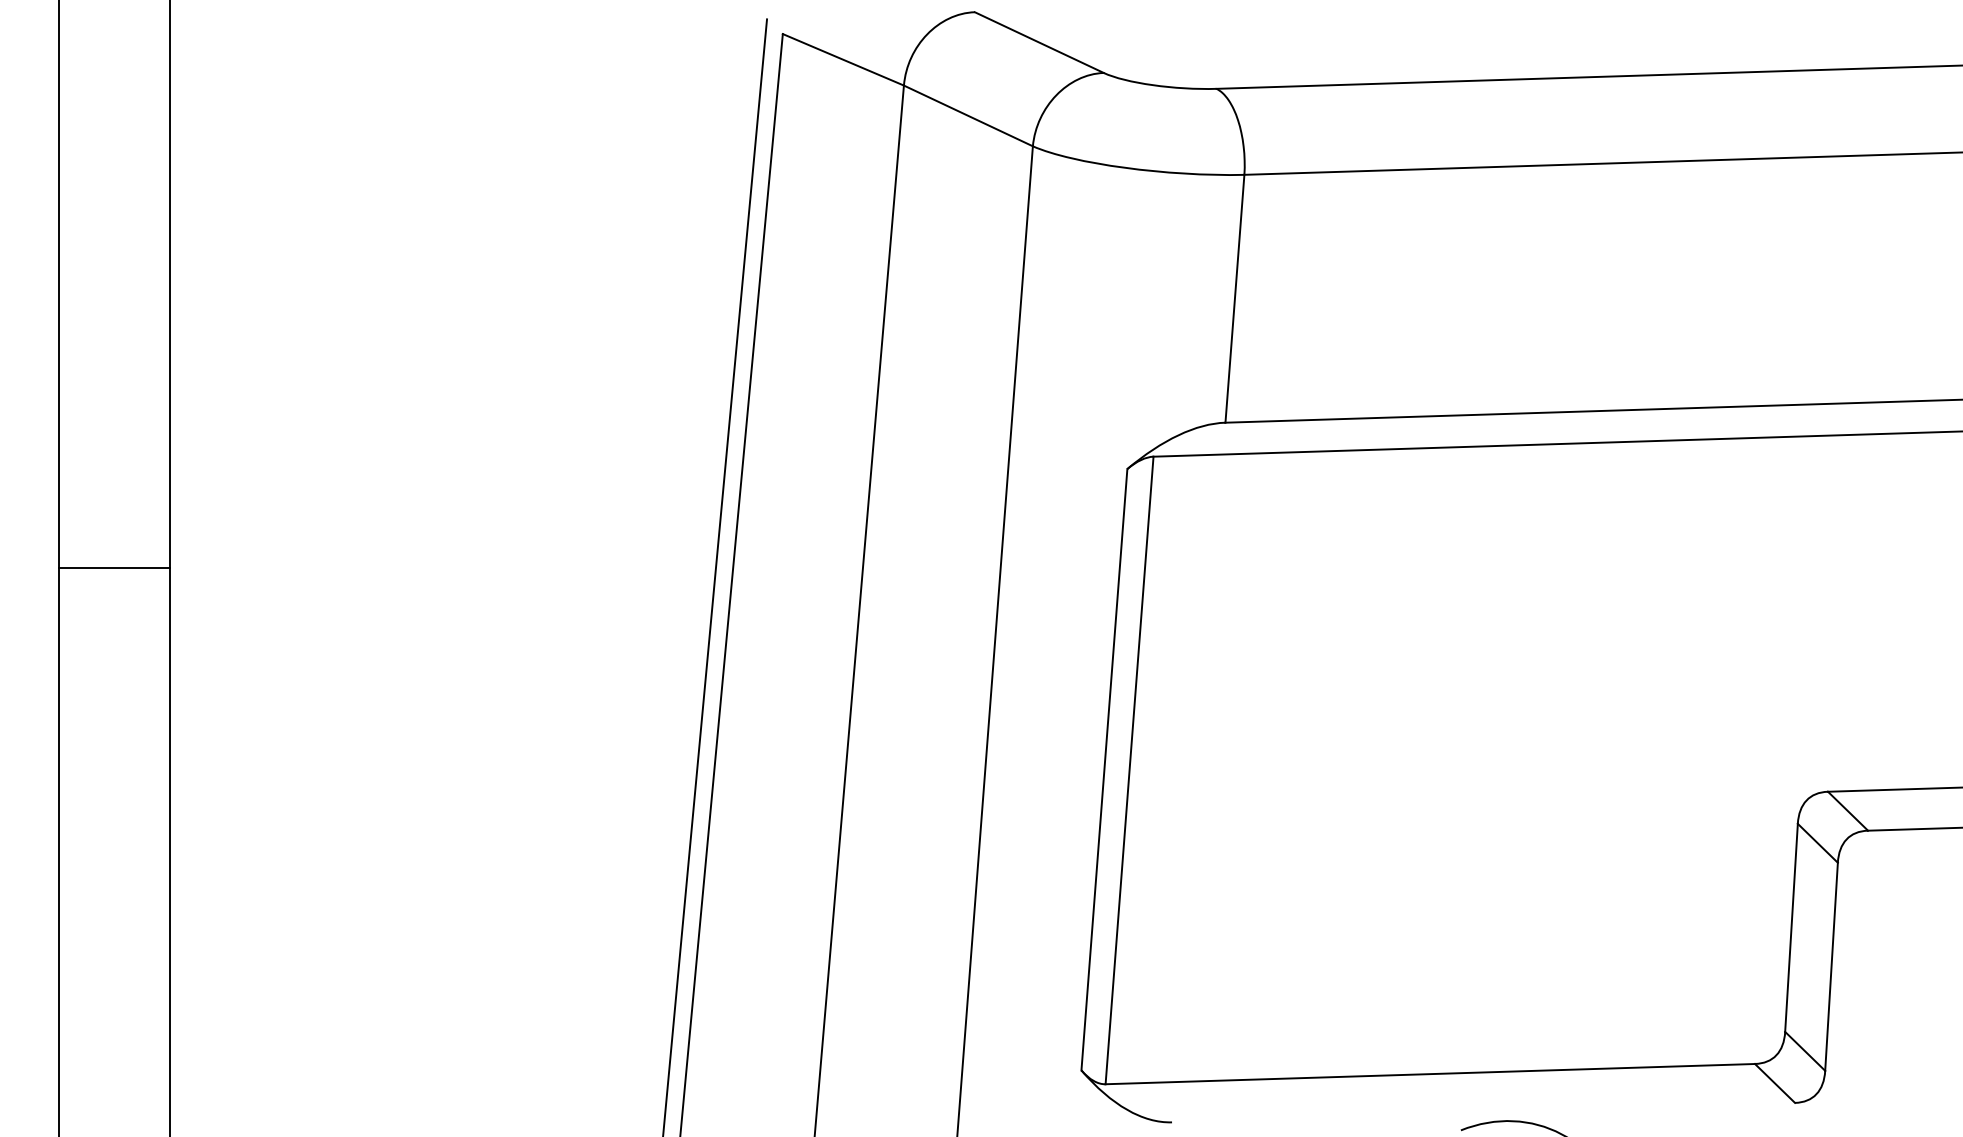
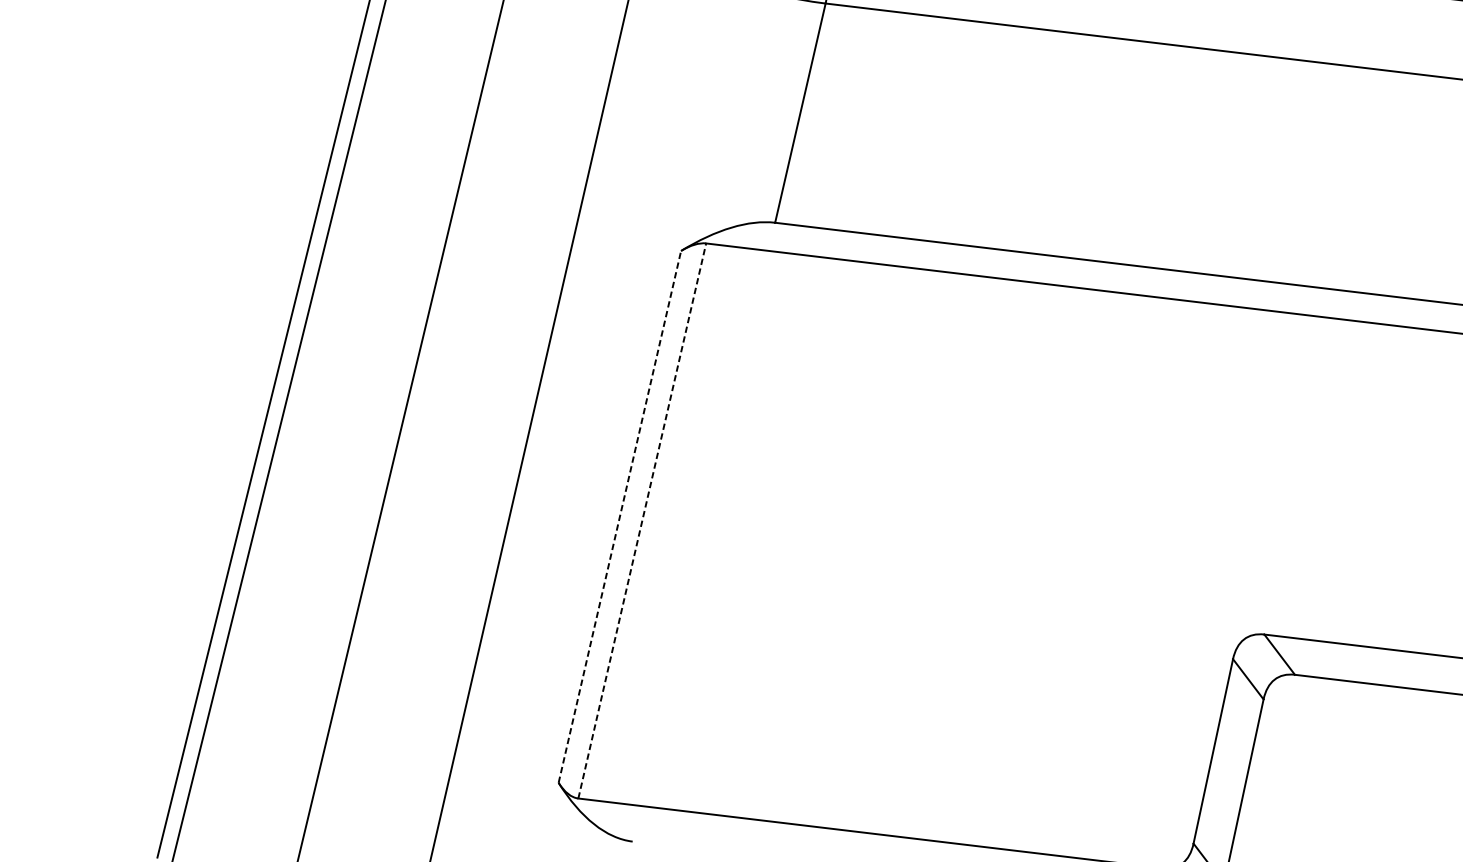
line: (1104, 769) -> (619, 516), solid -> dashed
line: (1129, 770) -> (642, 520), solid -> dashed

